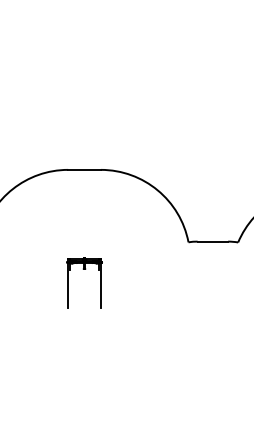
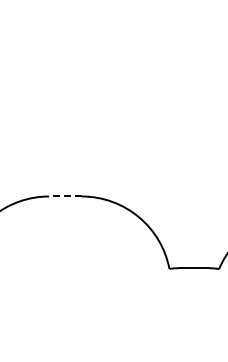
line: (84, 169) -> (65, 196), solid -> dashed
part: (84, 269) -> (65, 296), removed

